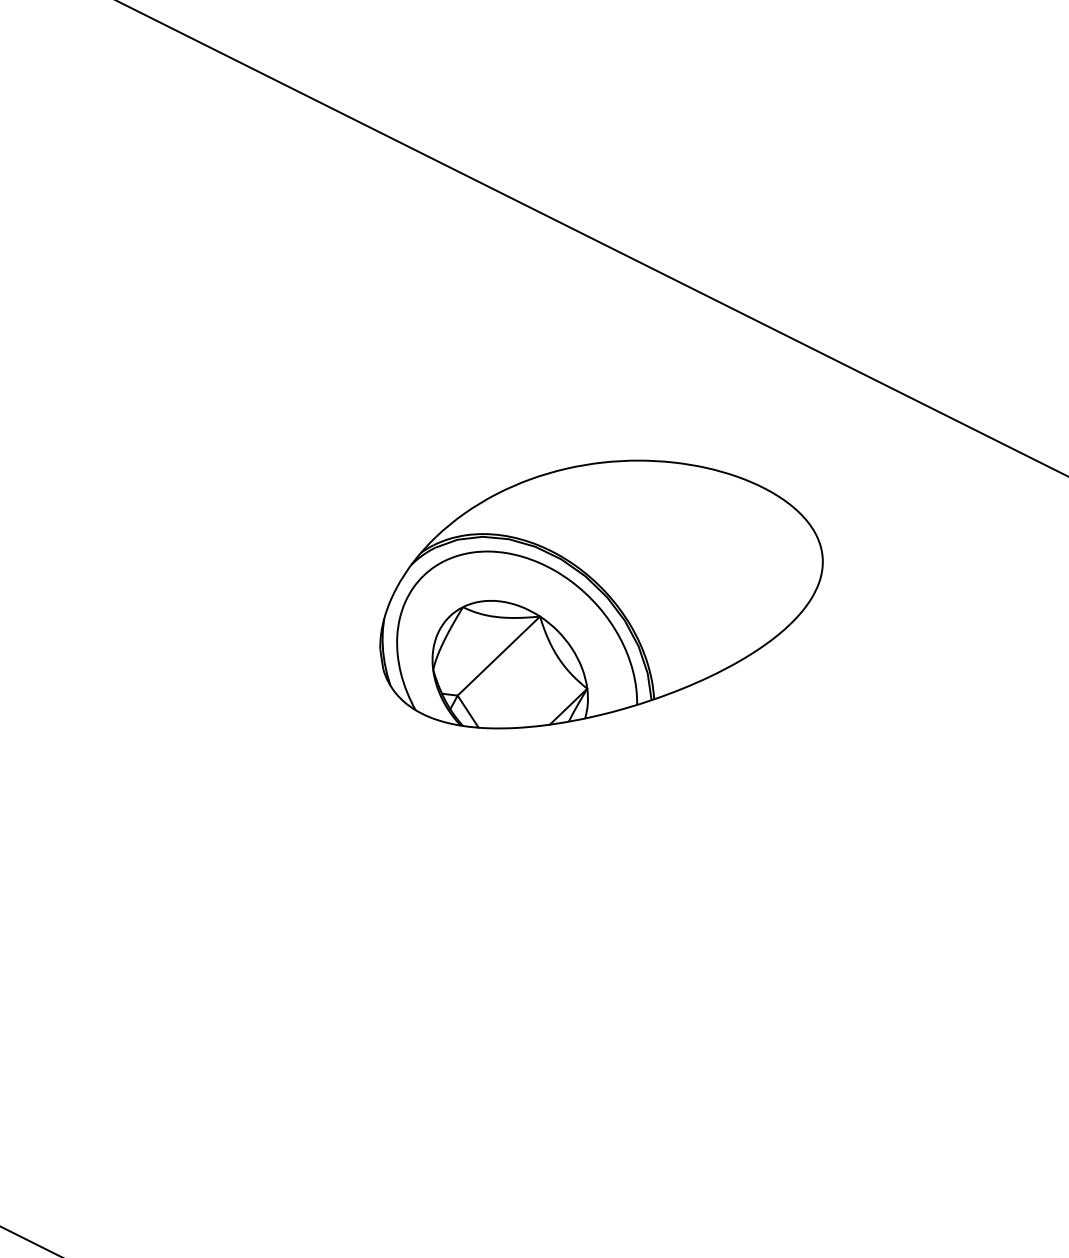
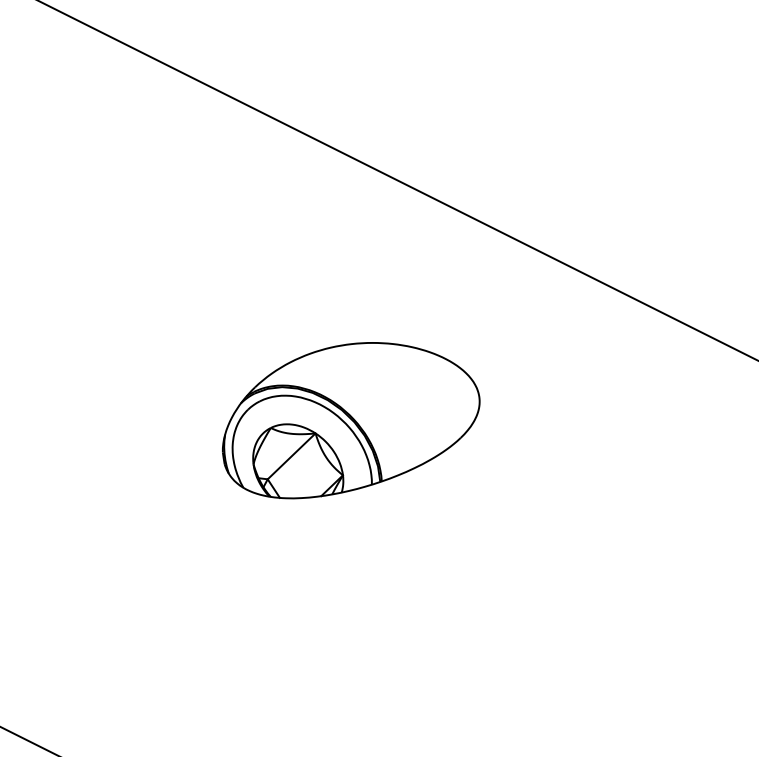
part: (601, 594) -> (351, 420), moved

